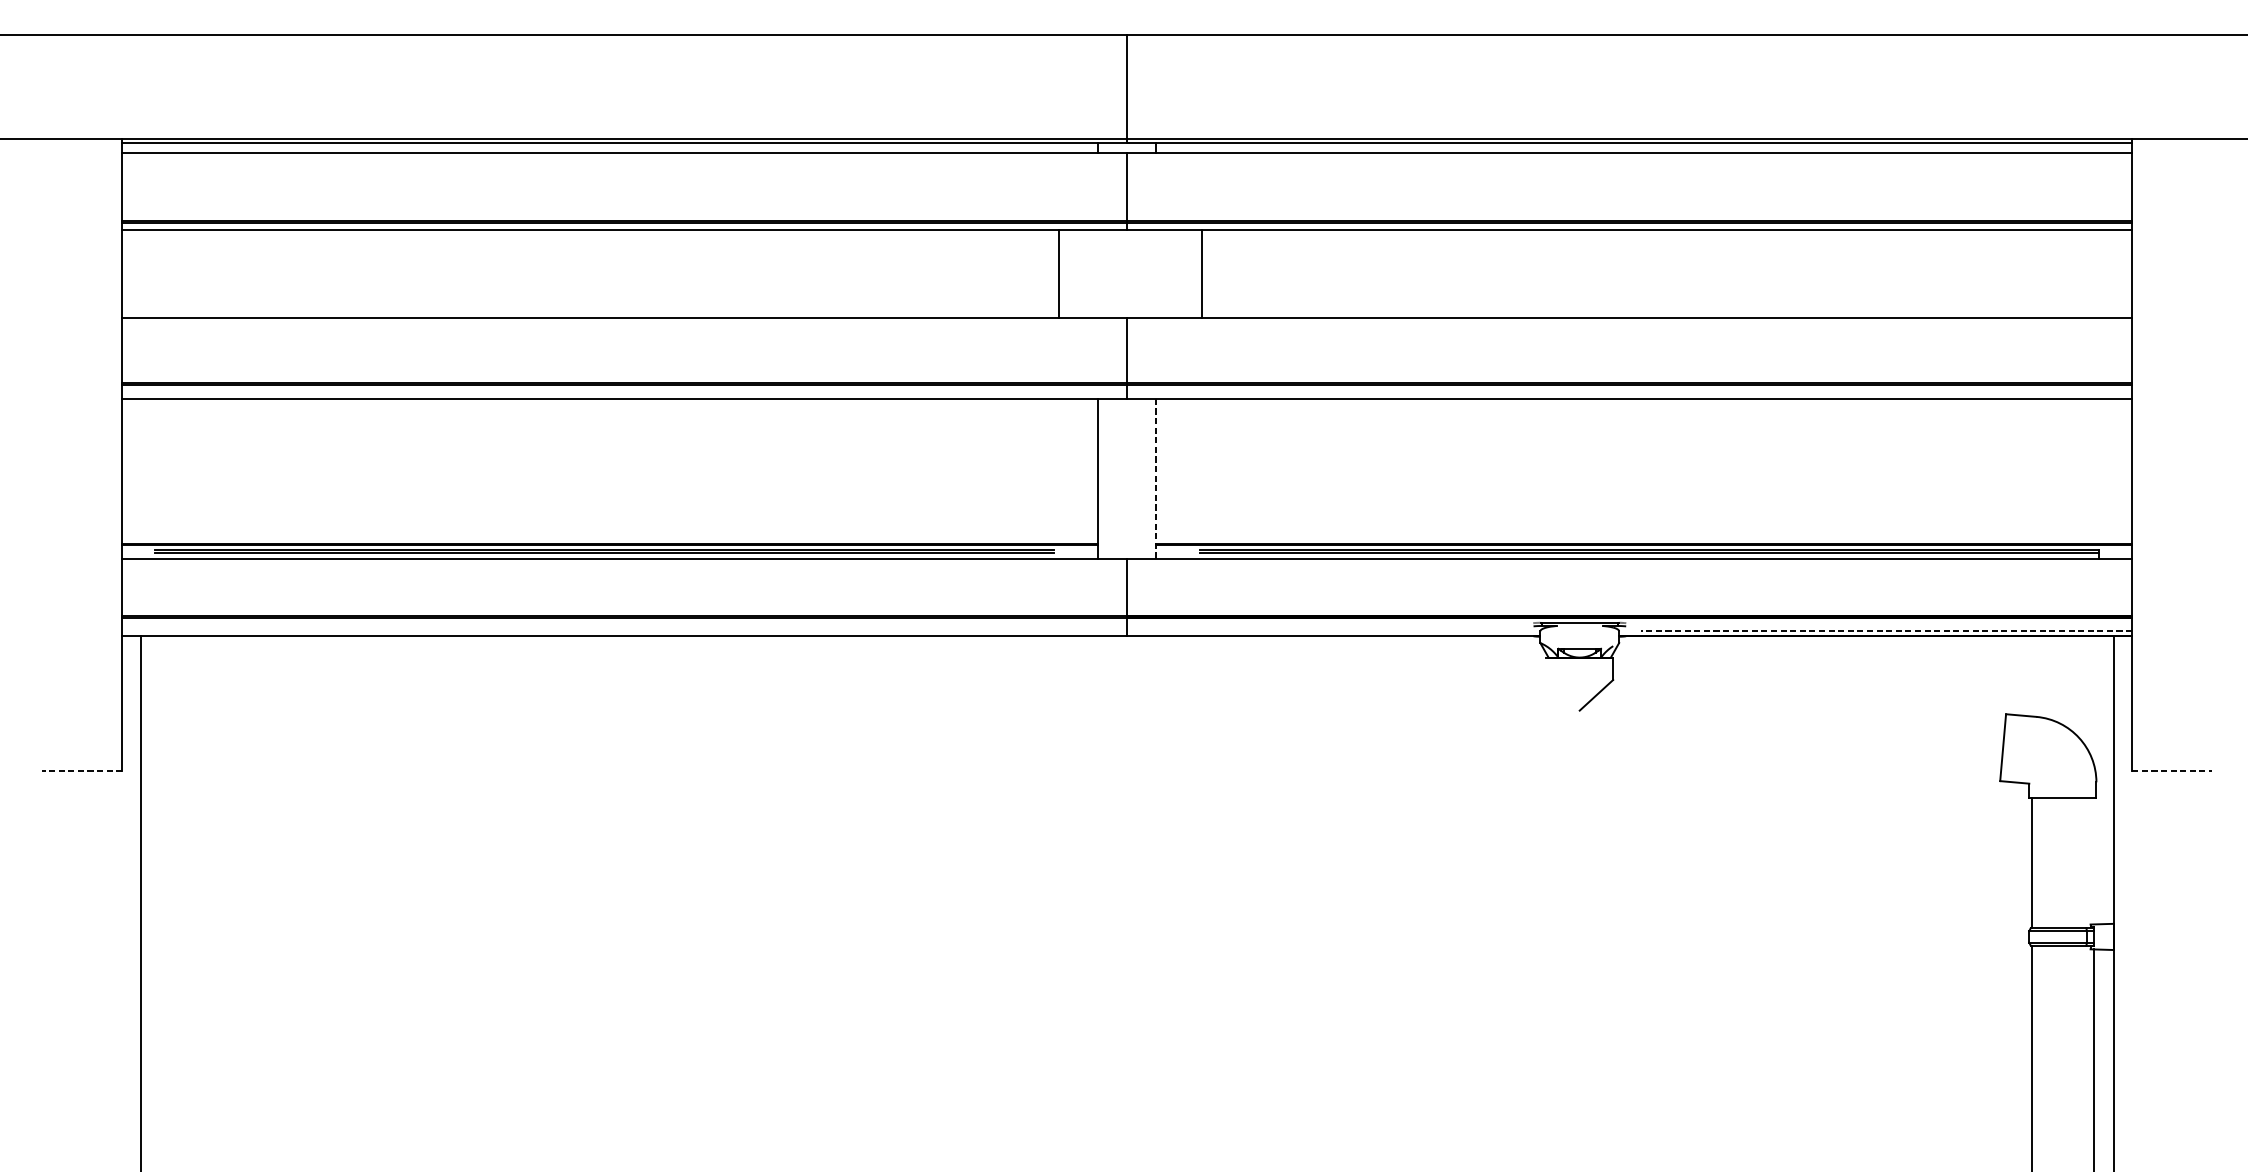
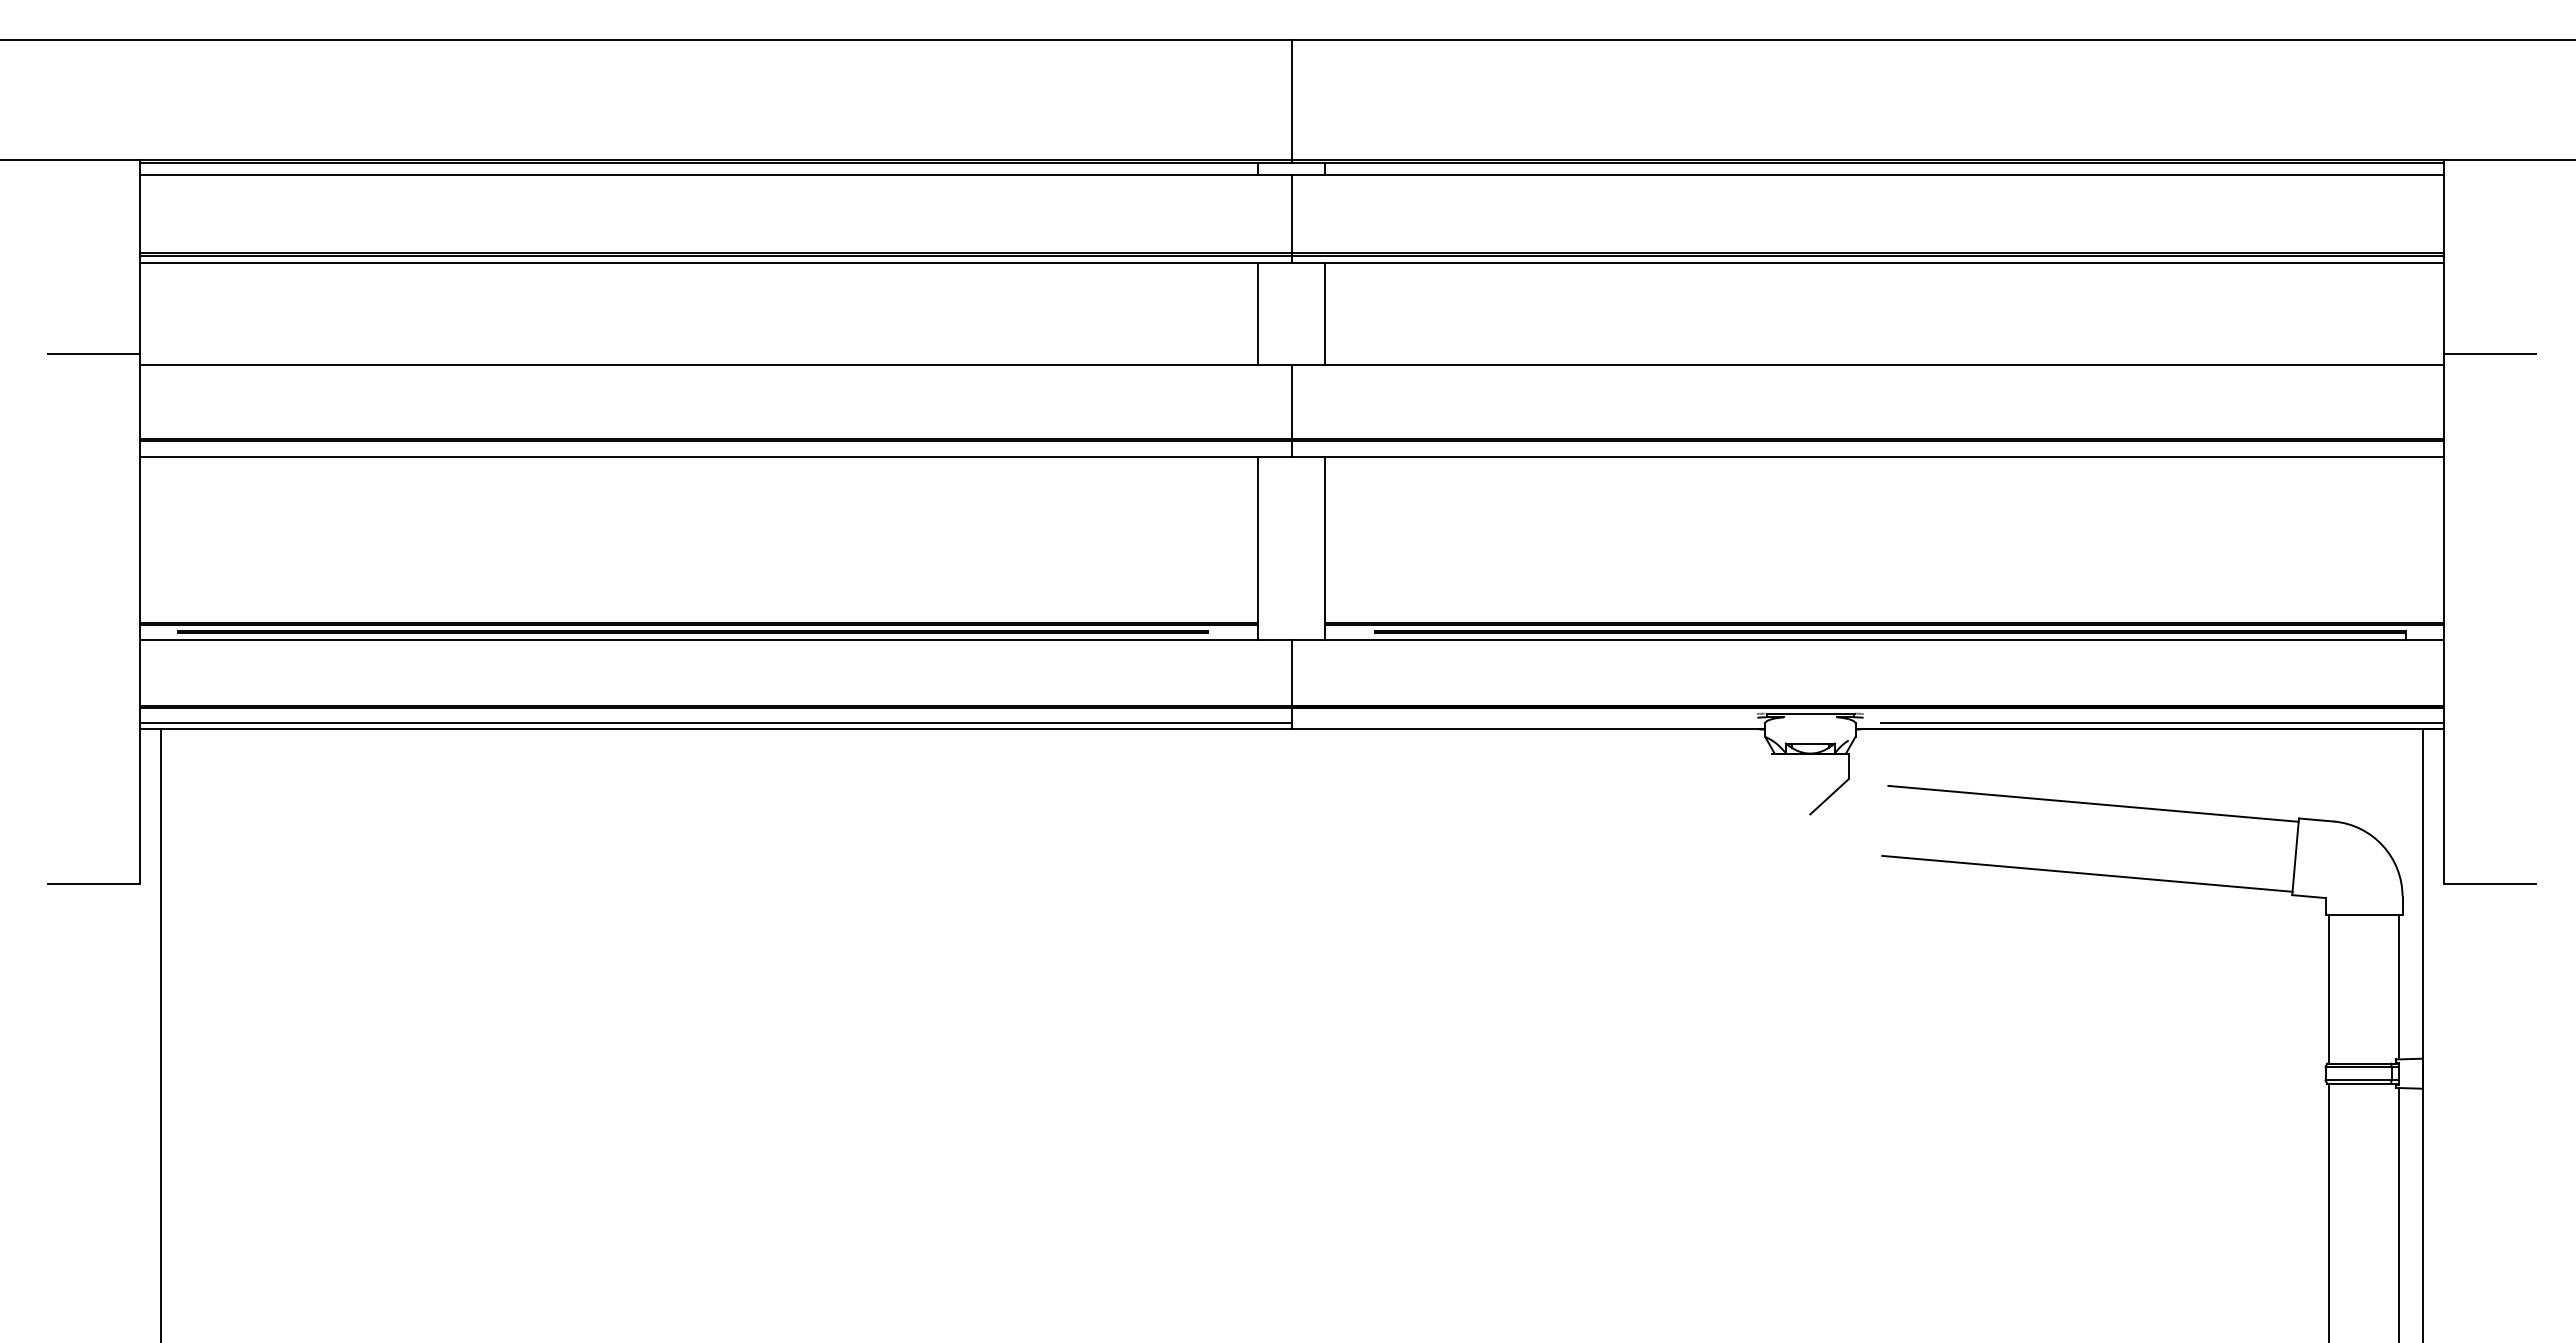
line: (1058, 273) -> (1258, 313), moved
line: (1202, 273) -> (1325, 313), moved
line: (82, 308) -> (94, 353), added
line: (2172, 308) -> (2489, 353), added
line: (1156, 478) -> (1325, 548), dashed -> solid
line: (624, 631) -> (715, 723), added
line: (1886, 631) -> (2161, 723), dashed -> solid
line: (1826, 701) -> (2093, 803), added
line: (1821, 762) -> (2087, 873), added
line: (81, 770) -> (93, 883), dashed -> solid
line: (2173, 770) -> (2490, 883), dashed -> solid
line: (2093, 860) -> (2399, 986), added

